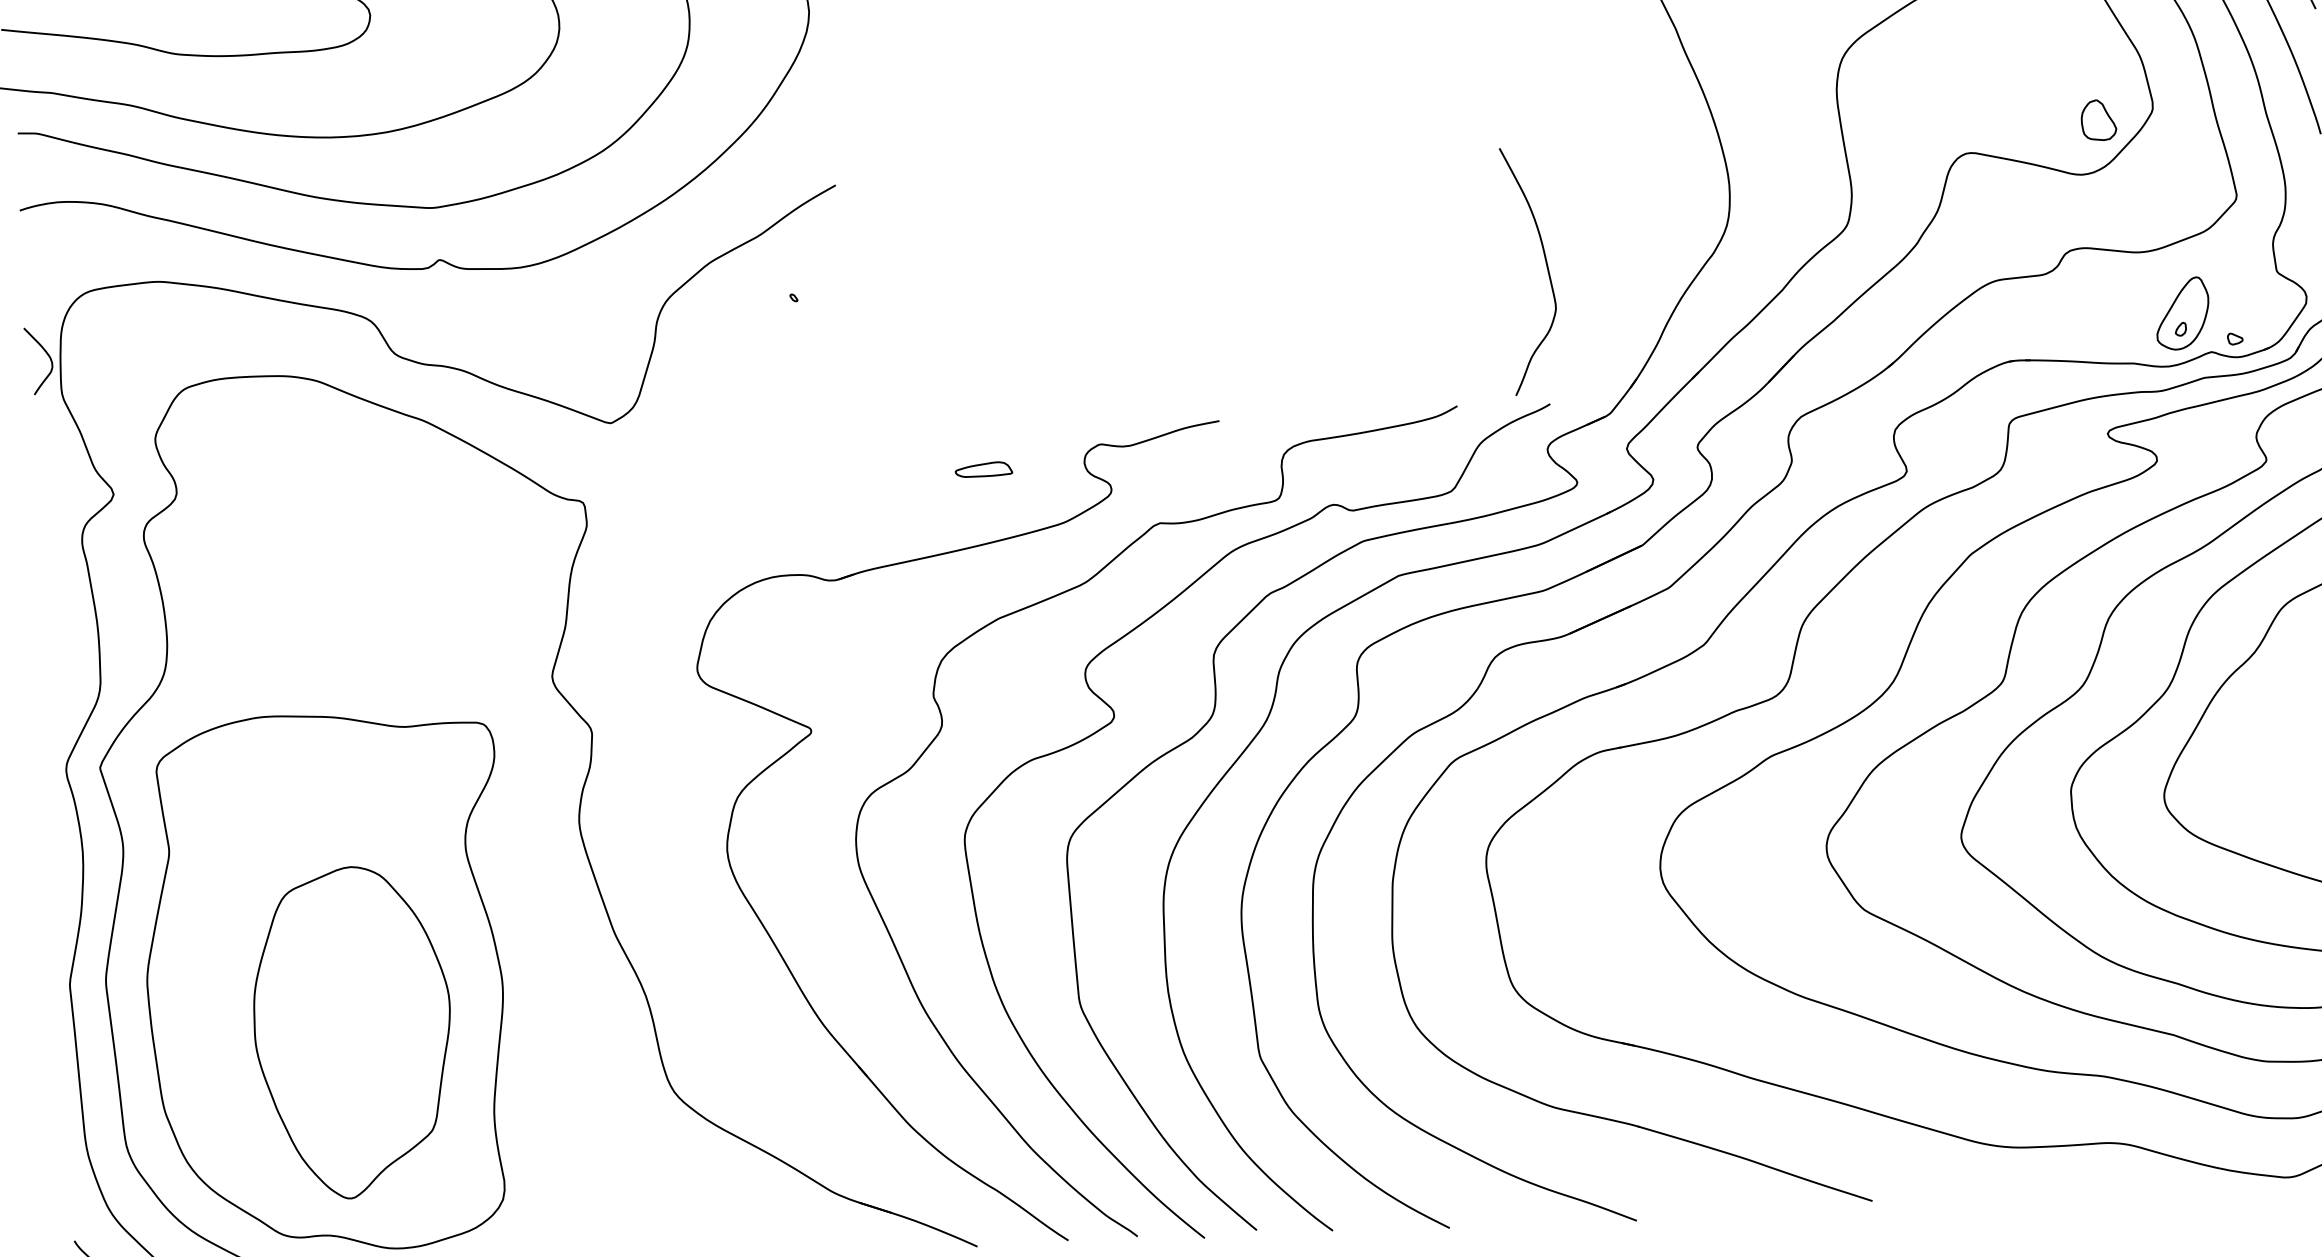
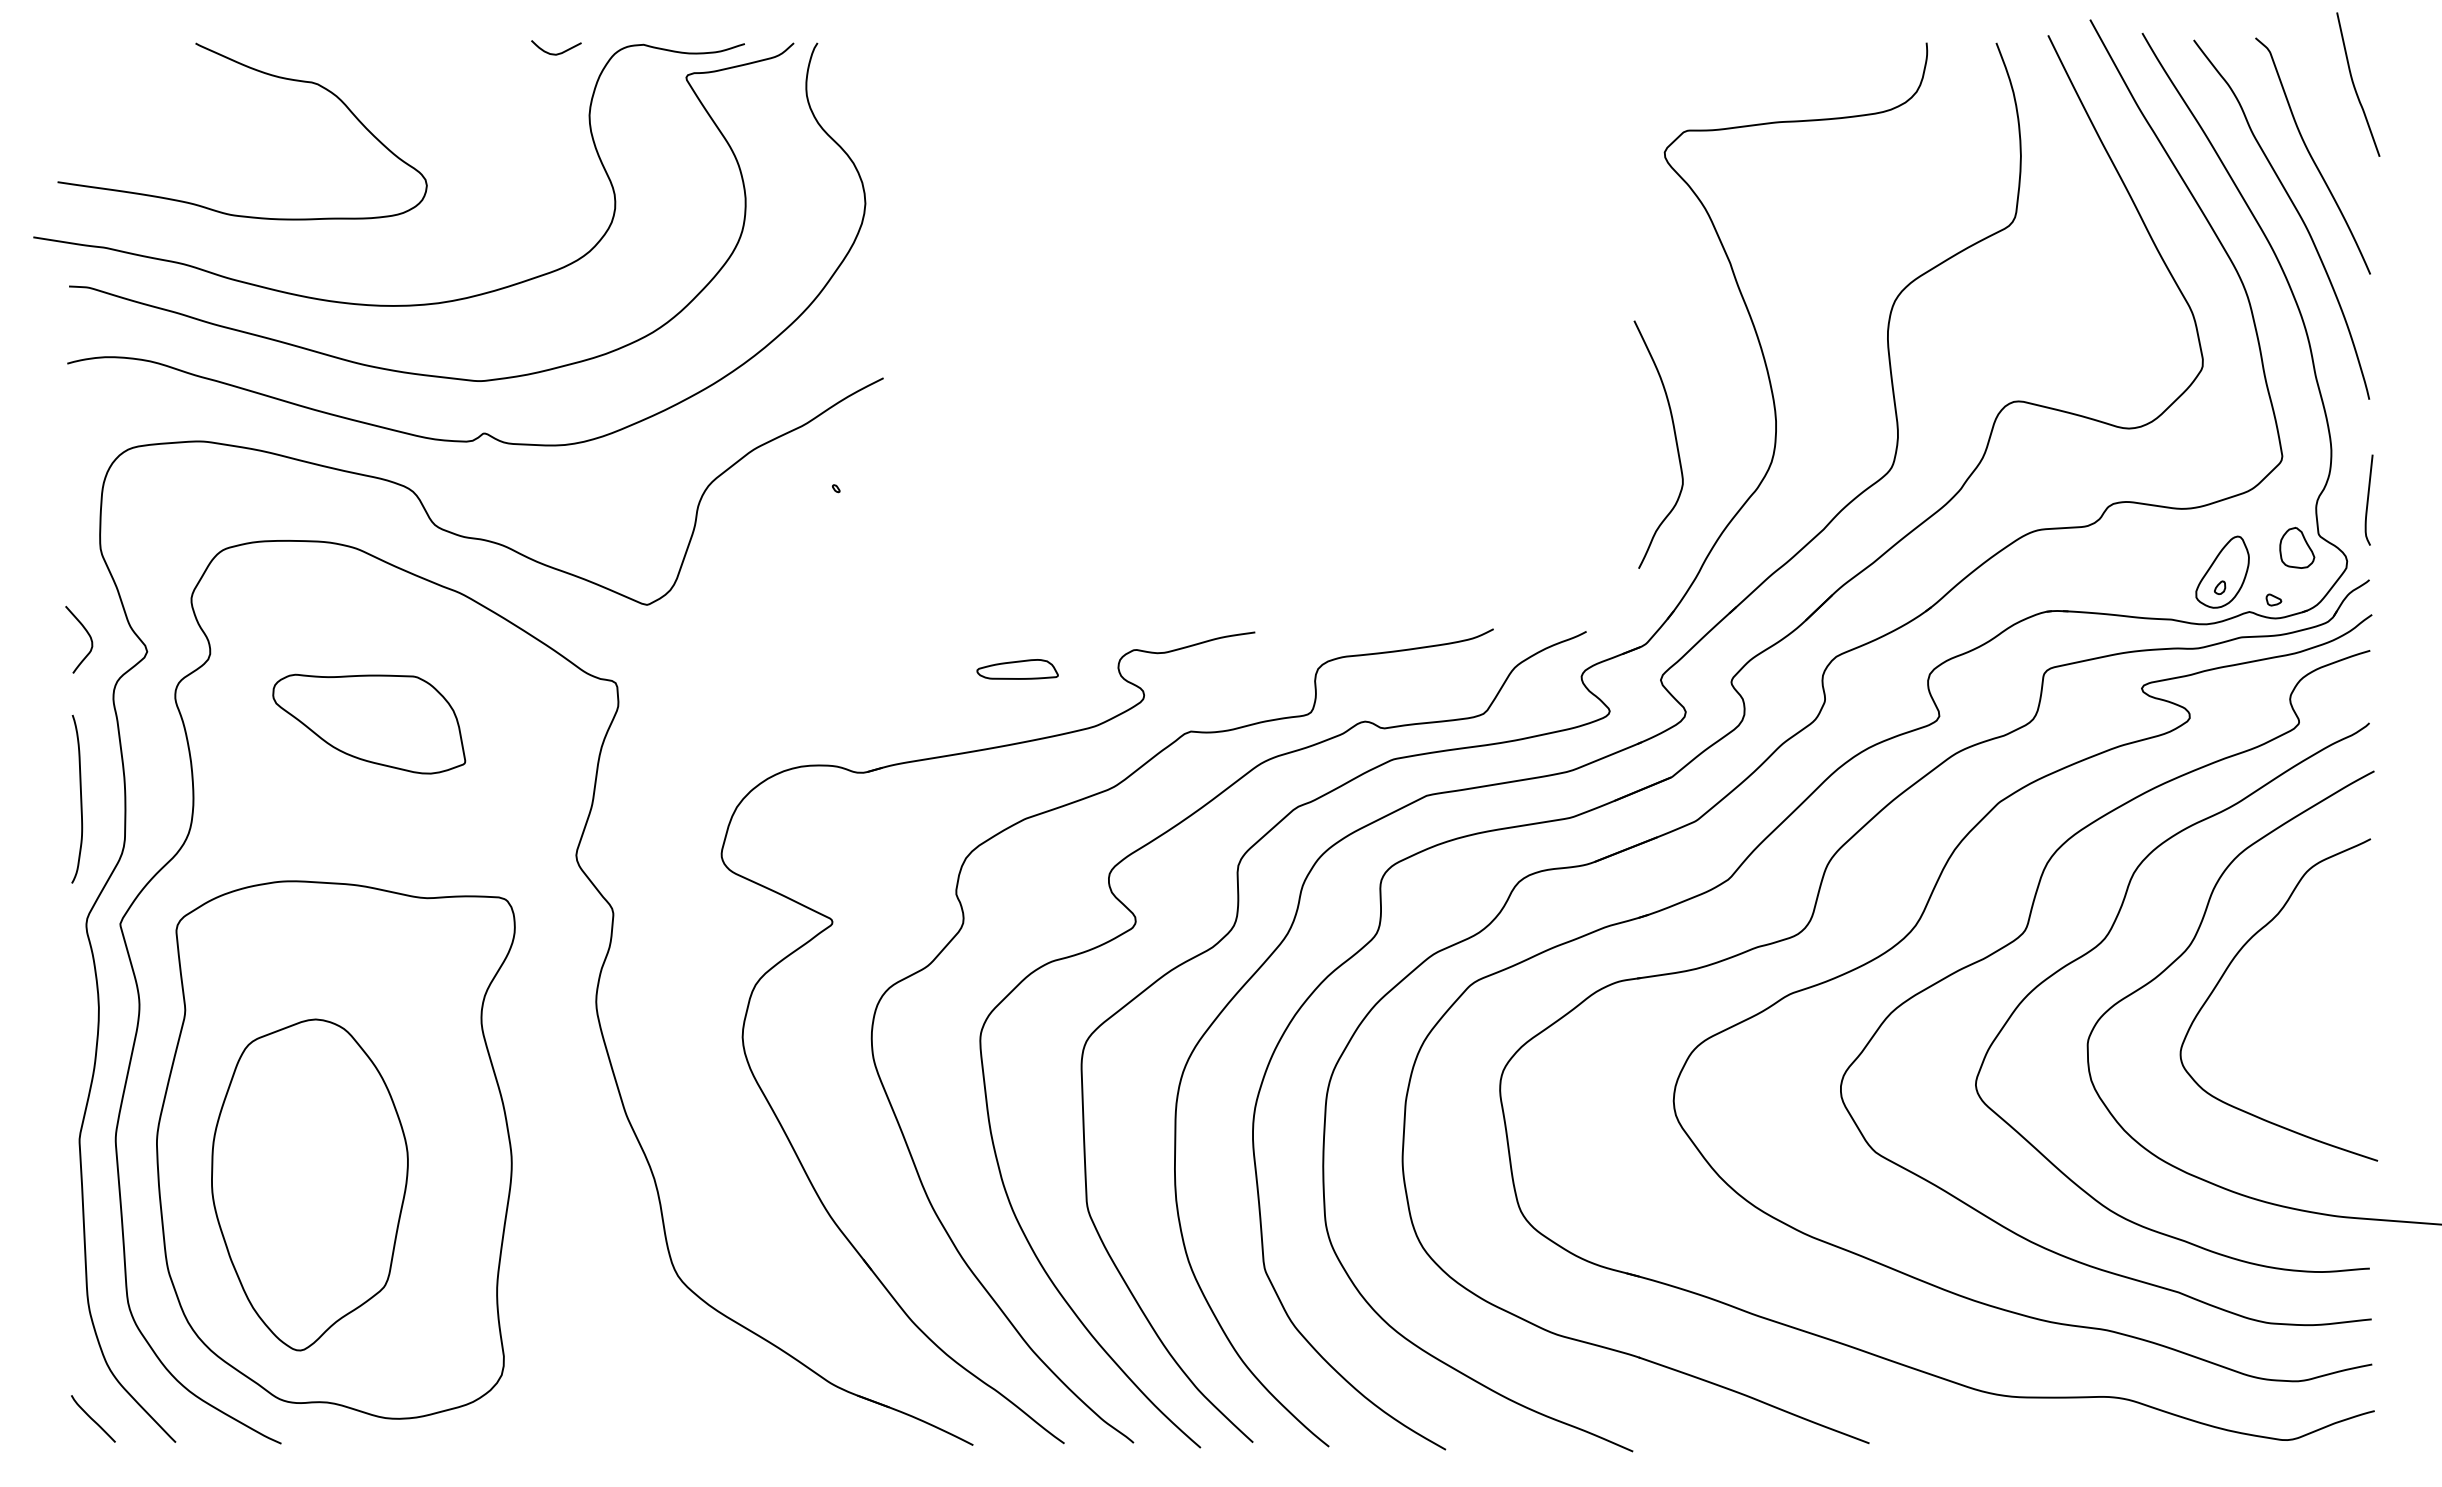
part: (2099, 119) -> (2297, 547), moved
curve: (1546, 267) -> (1675, 442), moved
curve: (47, 355) -> (87, 634), moved
part: (983, 469) -> (1017, 669), size x1.43
part: (339, 555) -> (369, 723), added
curve: (54, 644) -> (80, 798), added
part: (352, 1032) -> (309, 1184), moved

